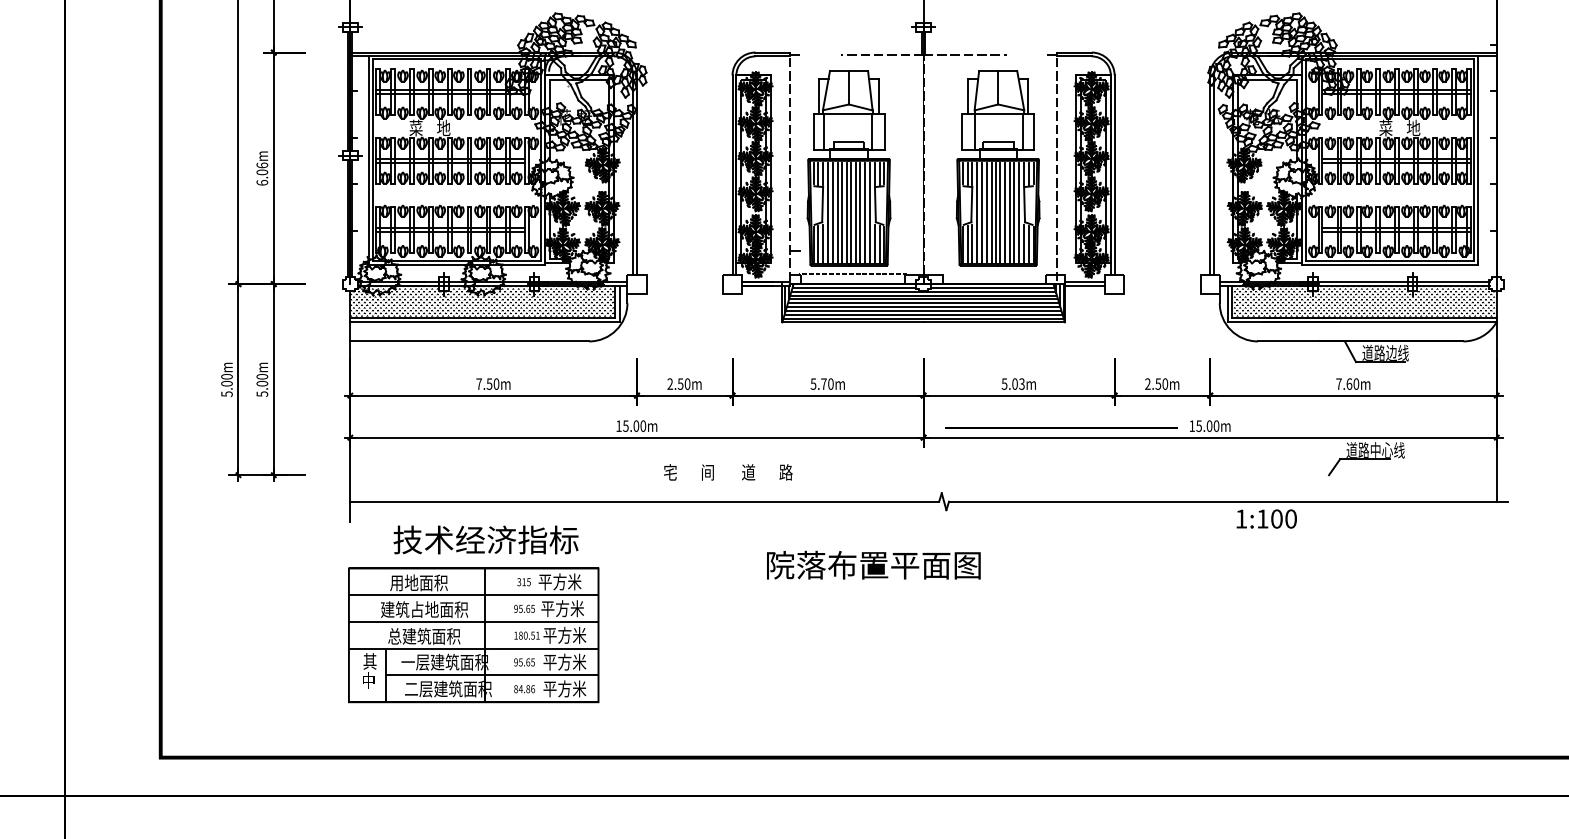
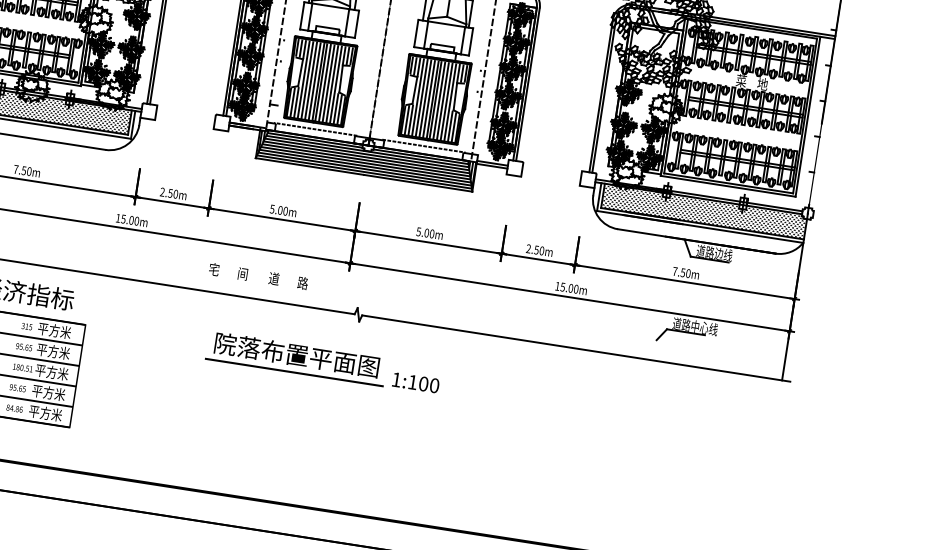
line: (993, 273) -> (423, 145), added
text: (823, 383) -> (280, 209), 5.70m -> 5.00m
text: (1021, 383) -> (431, 233), 5.03m -> 5.00m
text: (1349, 383) -> (683, 272), 7.60m -> 7.50m
line: (1061, 427) -> (294, 372), moved
text: (728, 472) -> (258, 276), moved
text: (1266, 518) -> (415, 382), moved

